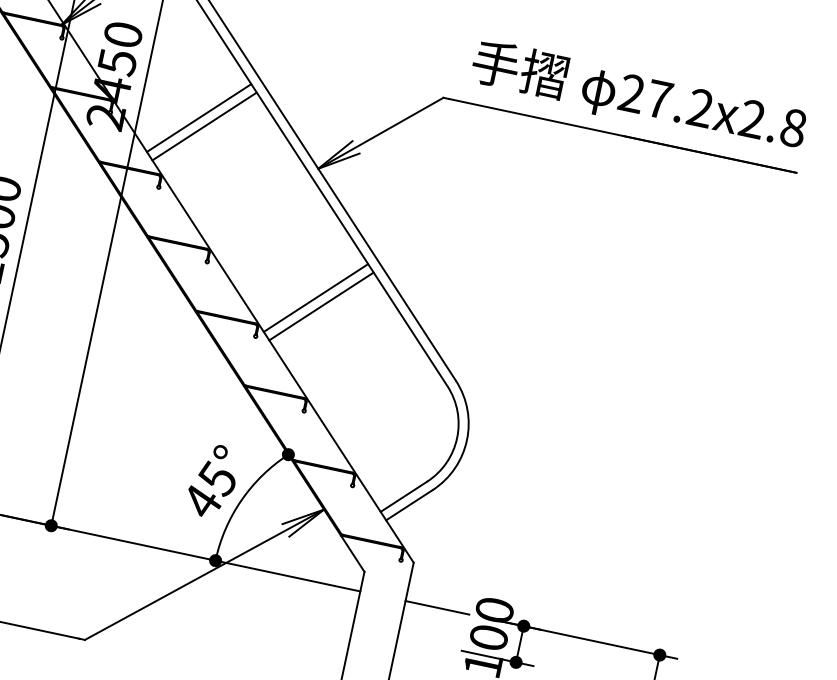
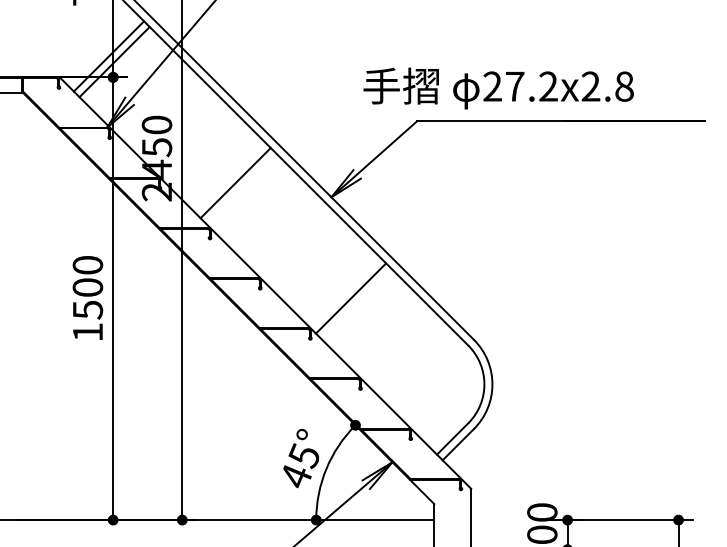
text: (638, 97) -> (498, 88), moved
line: (198, 117) -> (229, 177), removed
line: (321, 306) -> (356, 304), removed
line: (437, 608) -> (497, 520), removed

